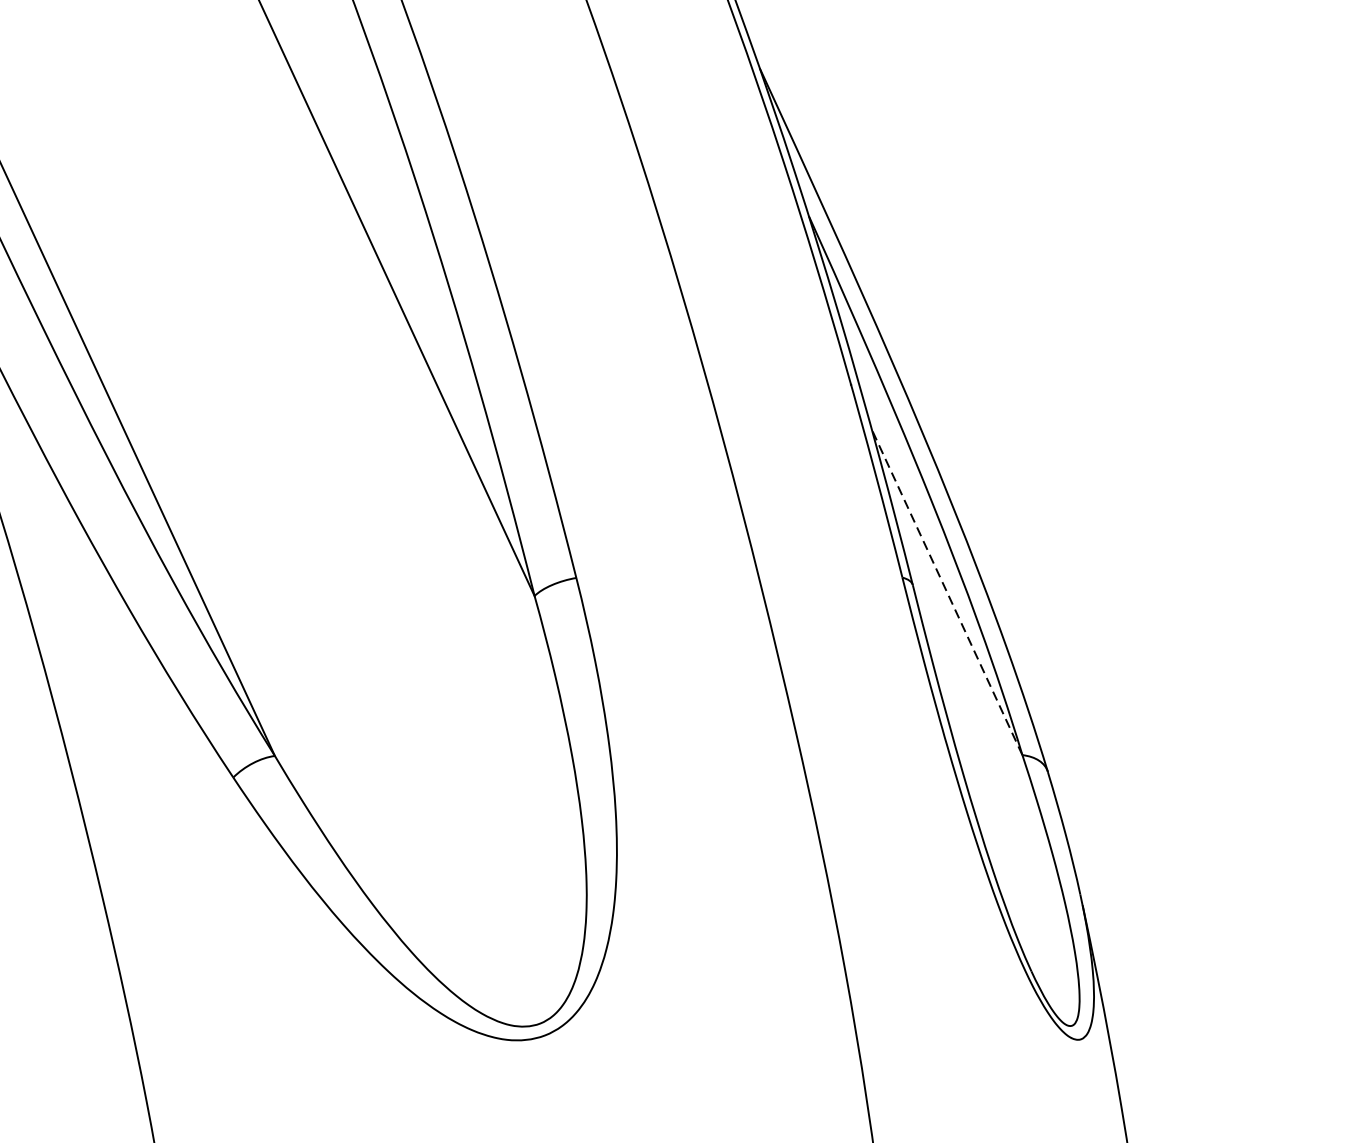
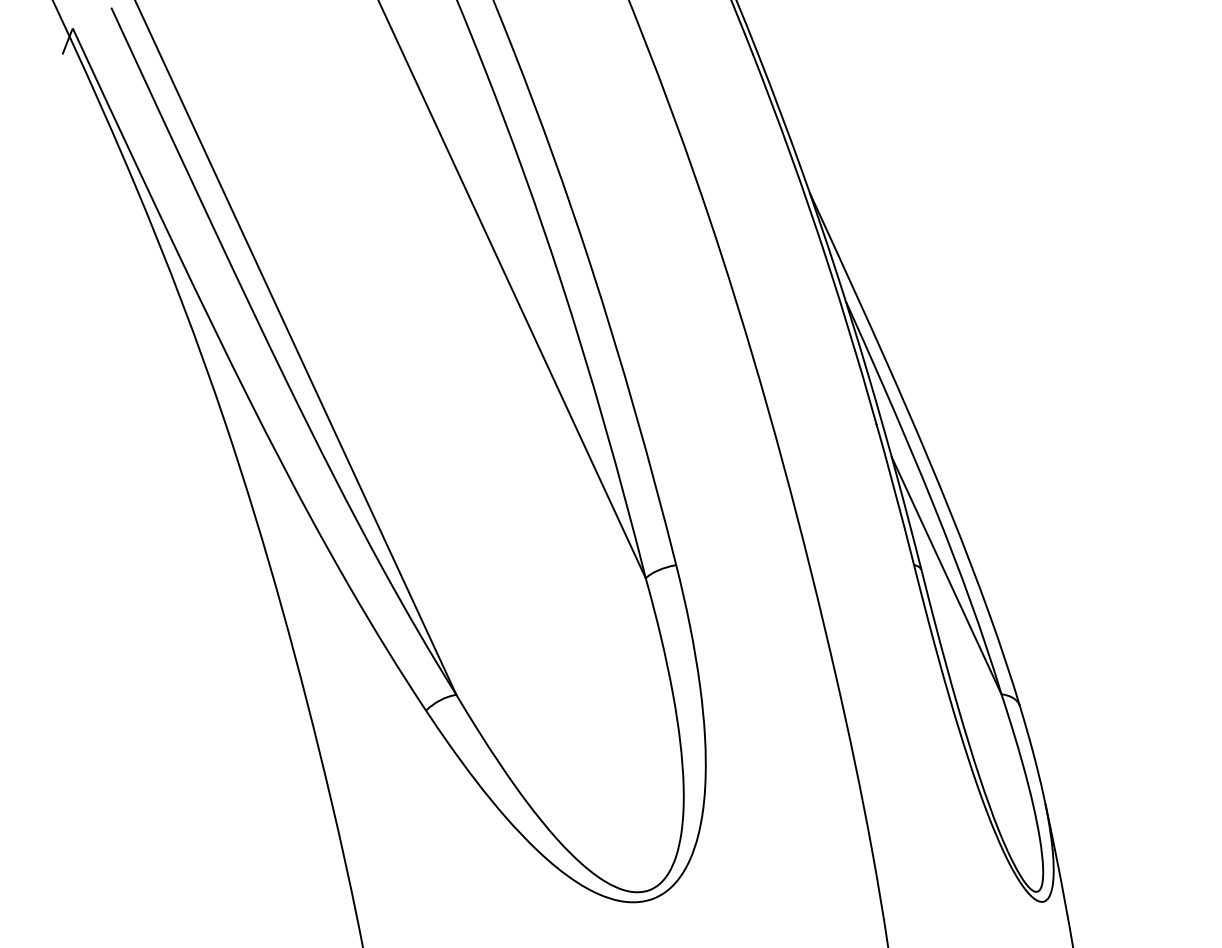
line: (947, 592) -> (946, 575), dashed -> solid

